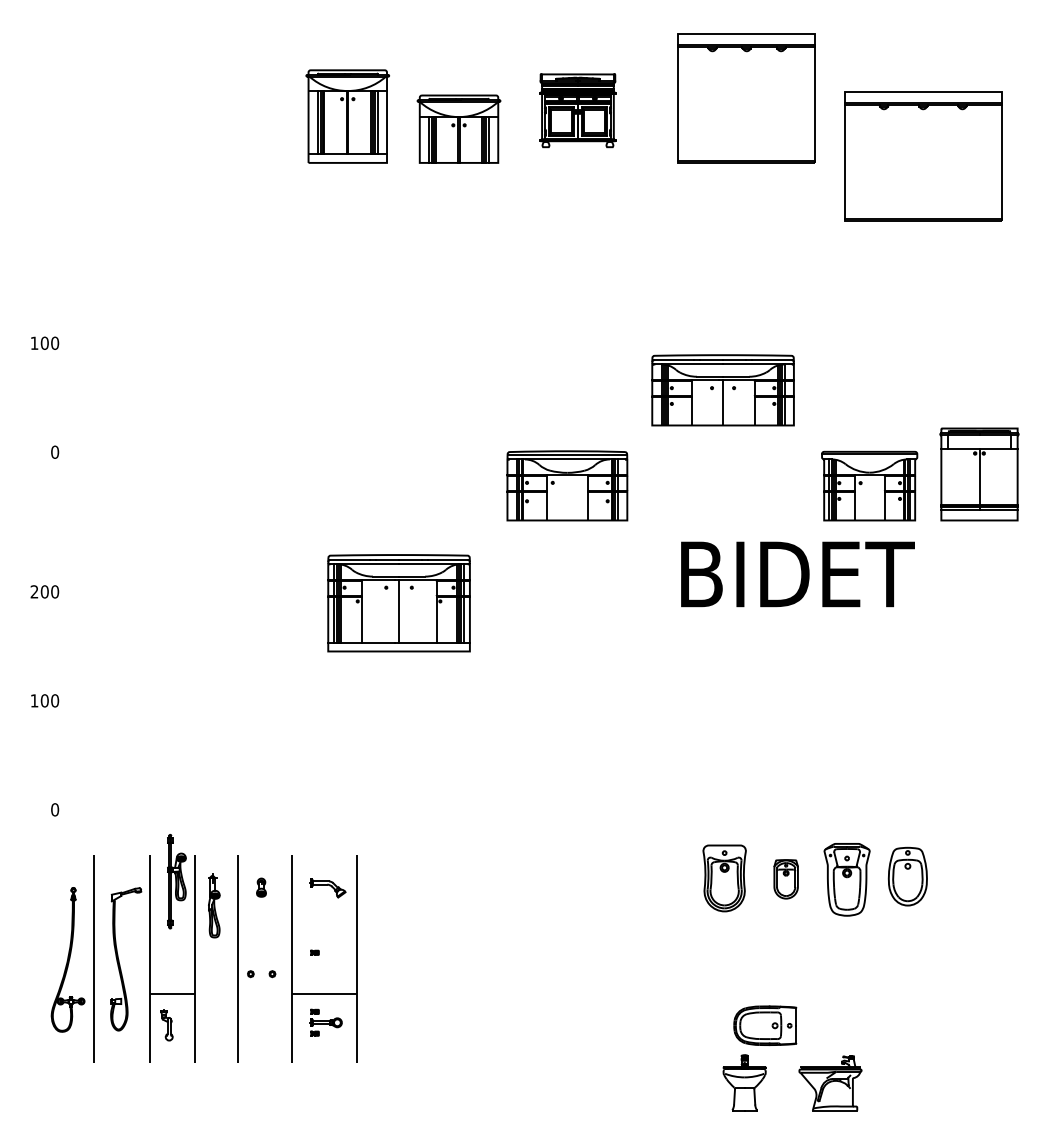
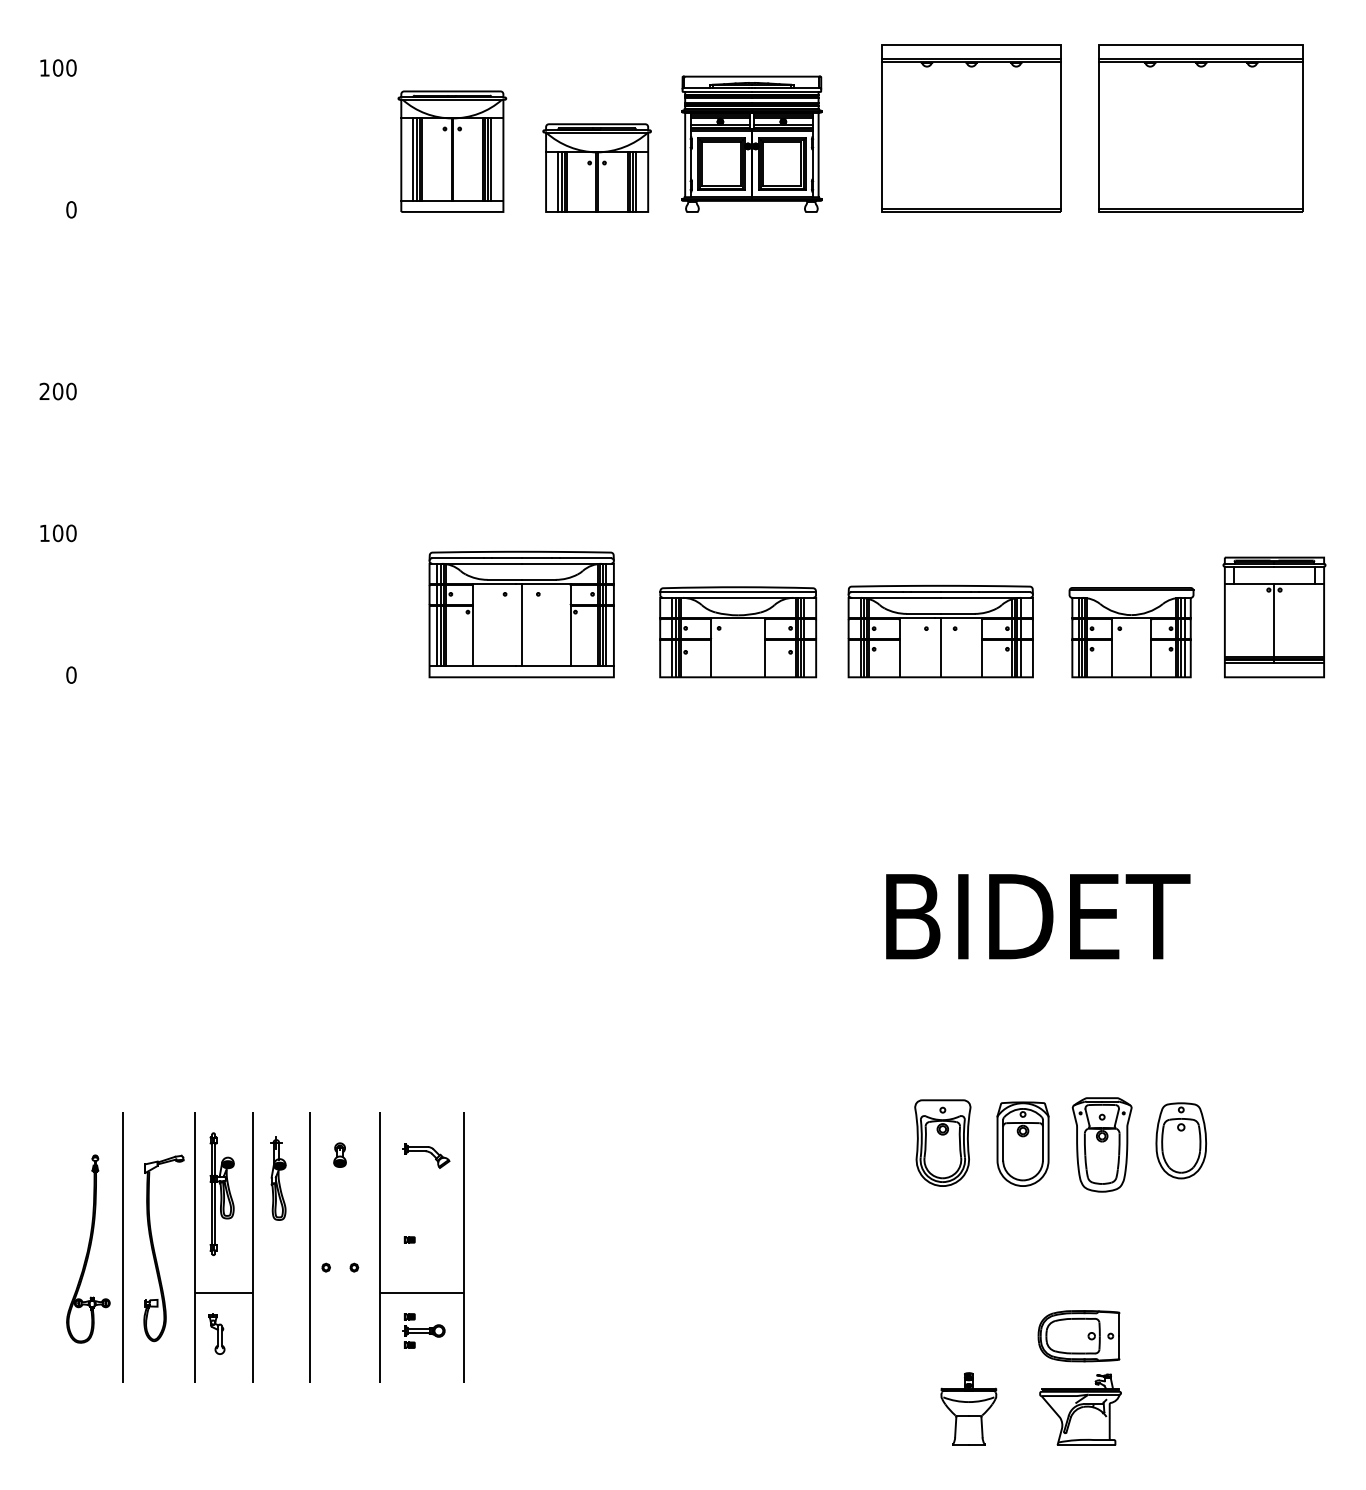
part: (577, 110) -> (751, 143), size x1.43
part: (923, 156) -> (1201, 128), moved
part: (722, 390) -> (940, 631), moved
text: (797, 574) -> (1037, 916), moved
text: (44, 576) -> (57, 371), moved
part: (398, 603) -> (520, 614), moved
part: (785, 879) -> (1022, 1144), size x1.67
part: (176, 881) -> (221, 1193), moved
part: (765, 1025) -> (1079, 1335), moved

